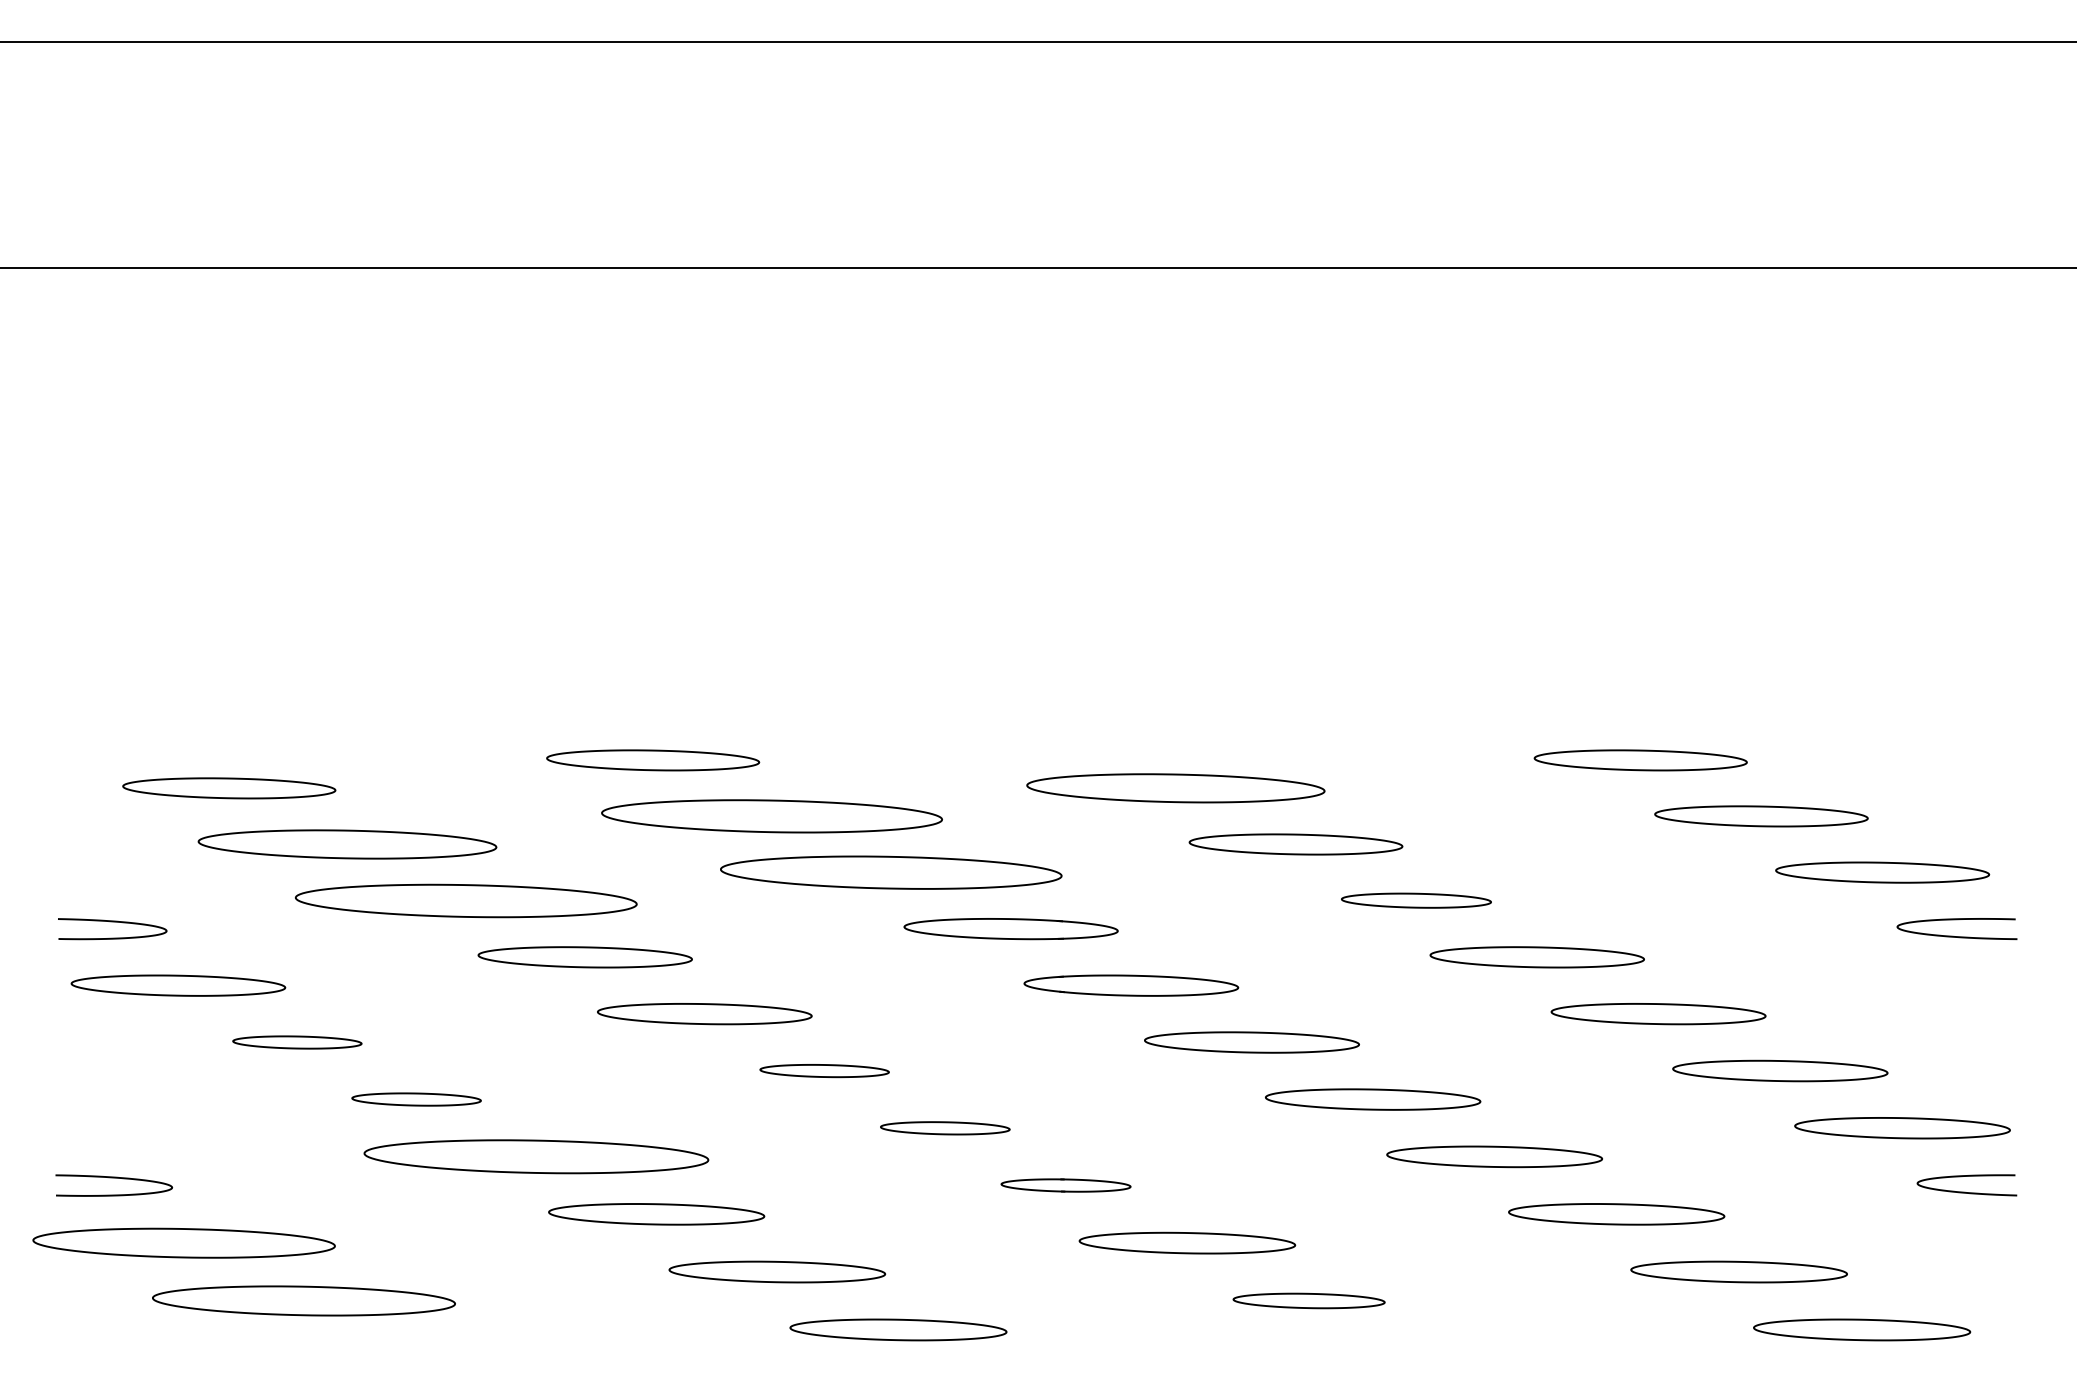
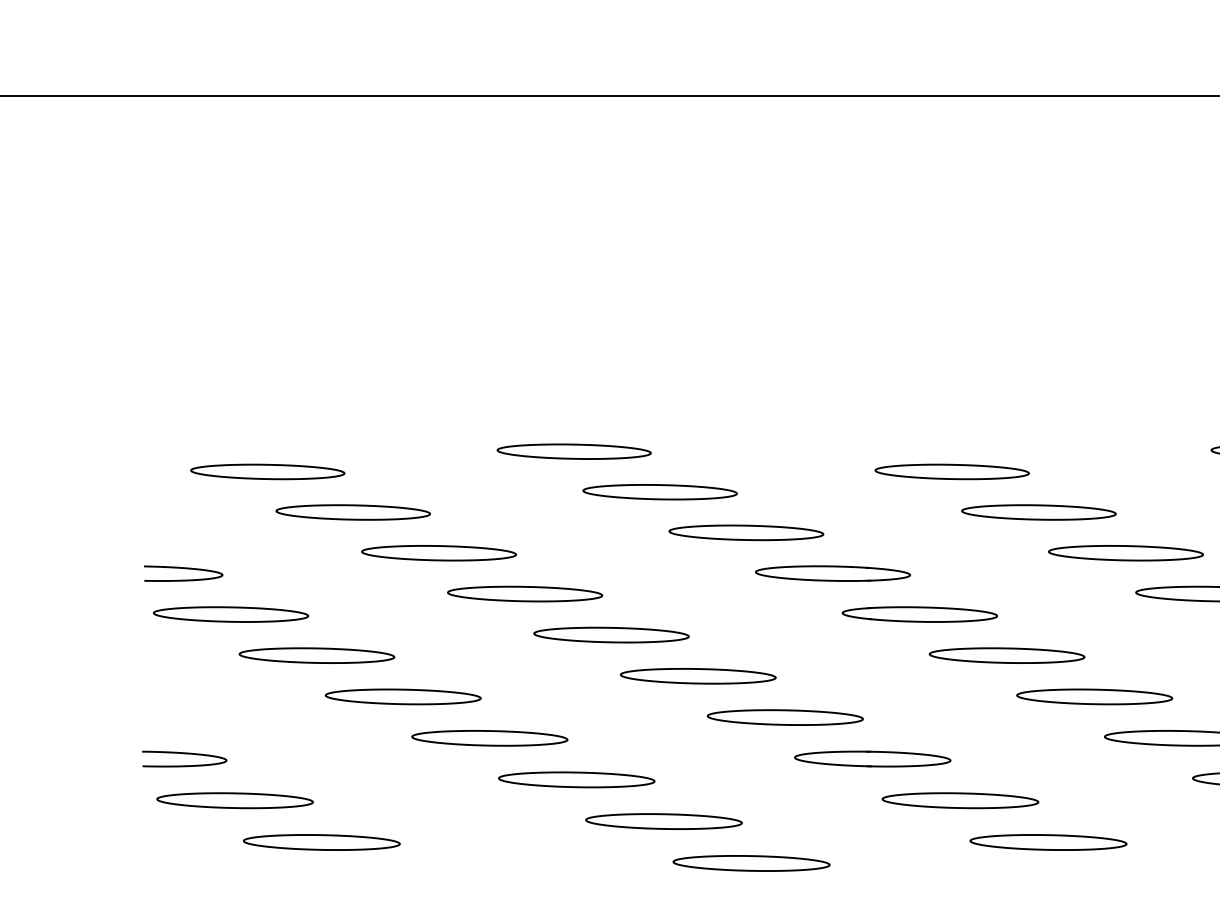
part: (1176, 788) -> (952, 472), size x0.71
part: (771, 816) -> (659, 492), size x0.62
part: (347, 844) -> (353, 512), size x0.71
part: (891, 872) -> (746, 532), size x0.62
part: (465, 900) -> (438, 553), size x0.62
part: (1416, 900) -> (1126, 553), size x1.43
part: (297, 1042) -> (317, 655), size x1.67
part: (824, 1070) -> (698, 675), size x1.67
part: (416, 1099) -> (403, 696), size x1.67
part: (945, 1128) -> (785, 717), size x1.67
part: (536, 1156) -> (489, 738), size x0.62
part: (1065, 1185) -> (872, 759), size x1.67
part: (183, 1242) -> (234, 800), size x0.71
part: (303, 1300) -> (321, 842), size x0.71
part: (1308, 1300) -> (1047, 842), size x1.43

